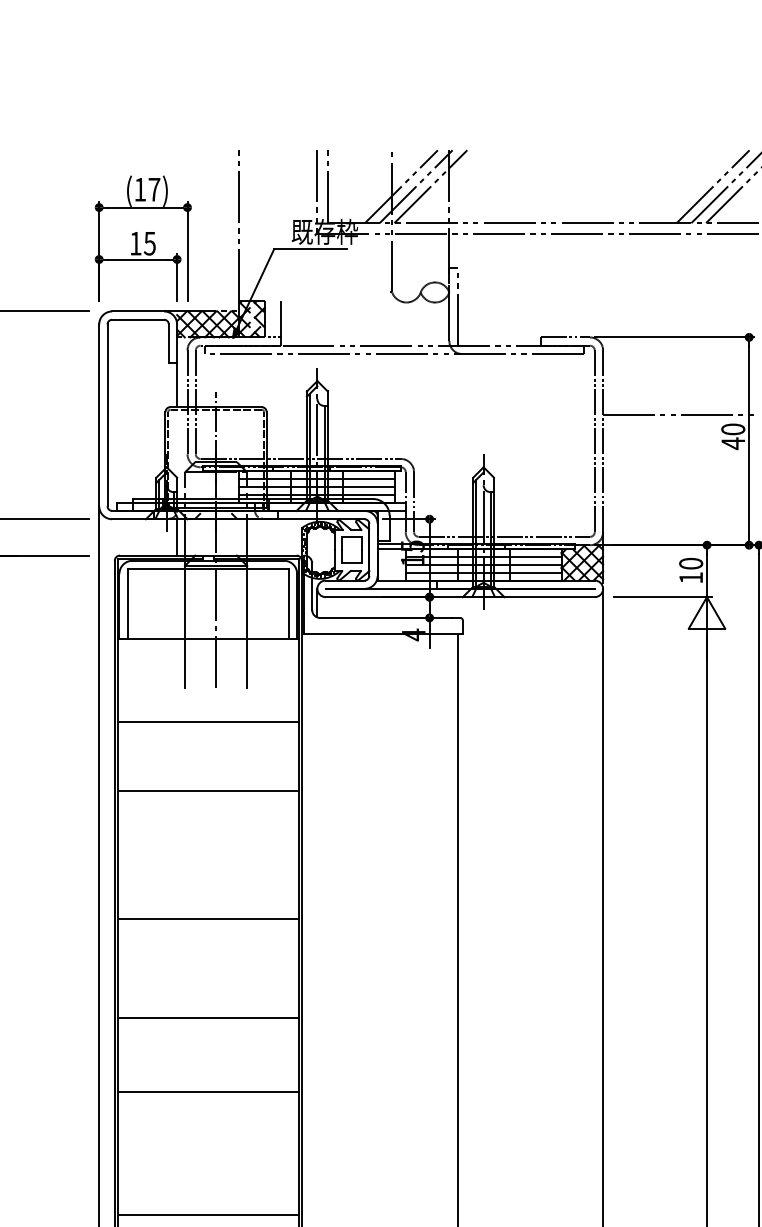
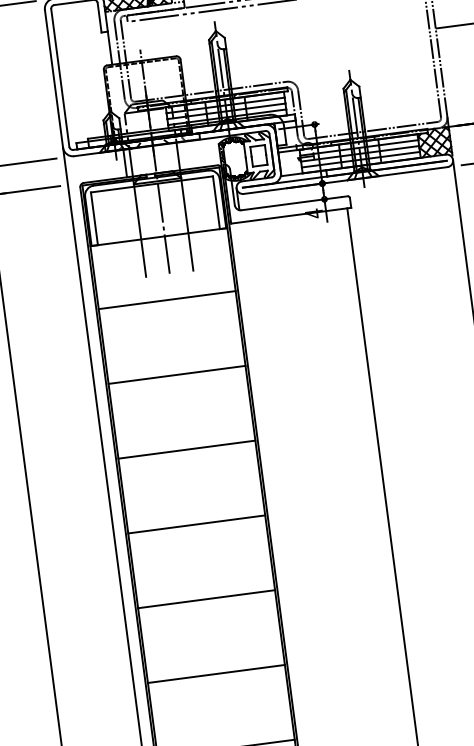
line: (207, 790) -> (176, 374), moved
line: (207, 1091) -> (205, 599), moved

